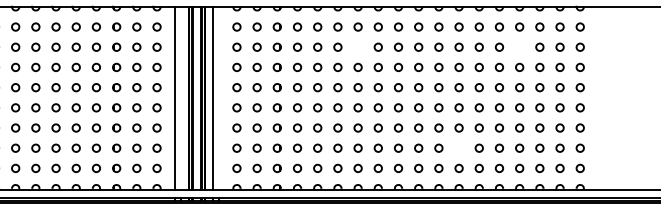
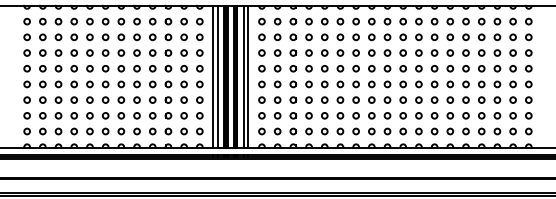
circle: (357, 47) -> (355, 37), added
circle: (519, 47) -> (481, 37), added
line: (181, 97) -> (218, 76), added
line: (219, 97) -> (248, 76), added
circle: (458, 147) -> (434, 115), added

